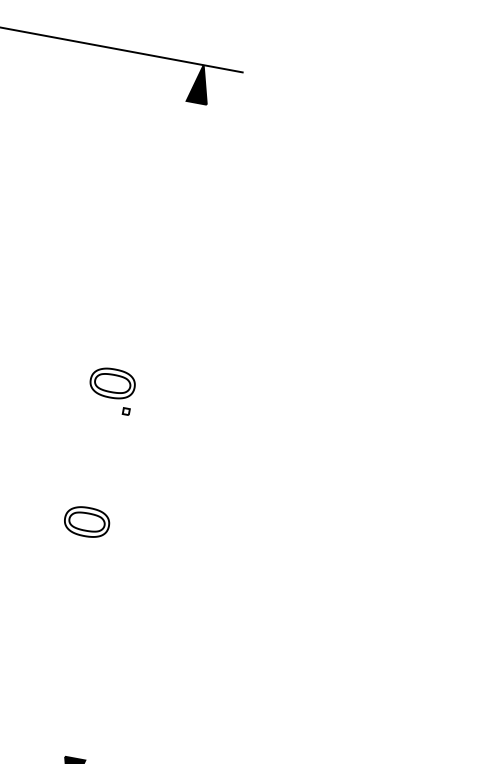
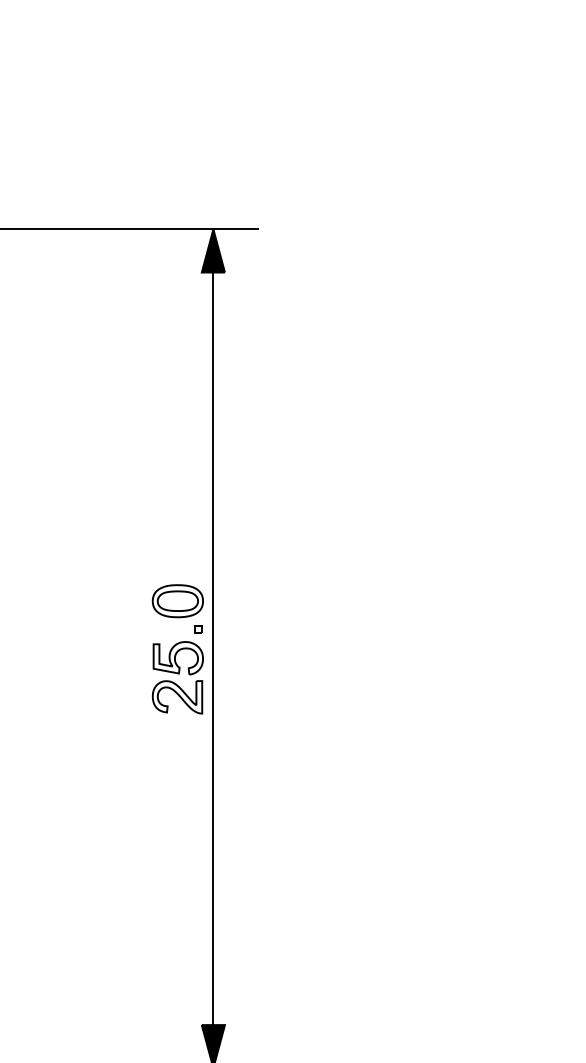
line: (136, 430) -> (213, 648), added
part: (100, 449) -> (177, 677), added
part: (86, 522) -> (177, 760), removed

